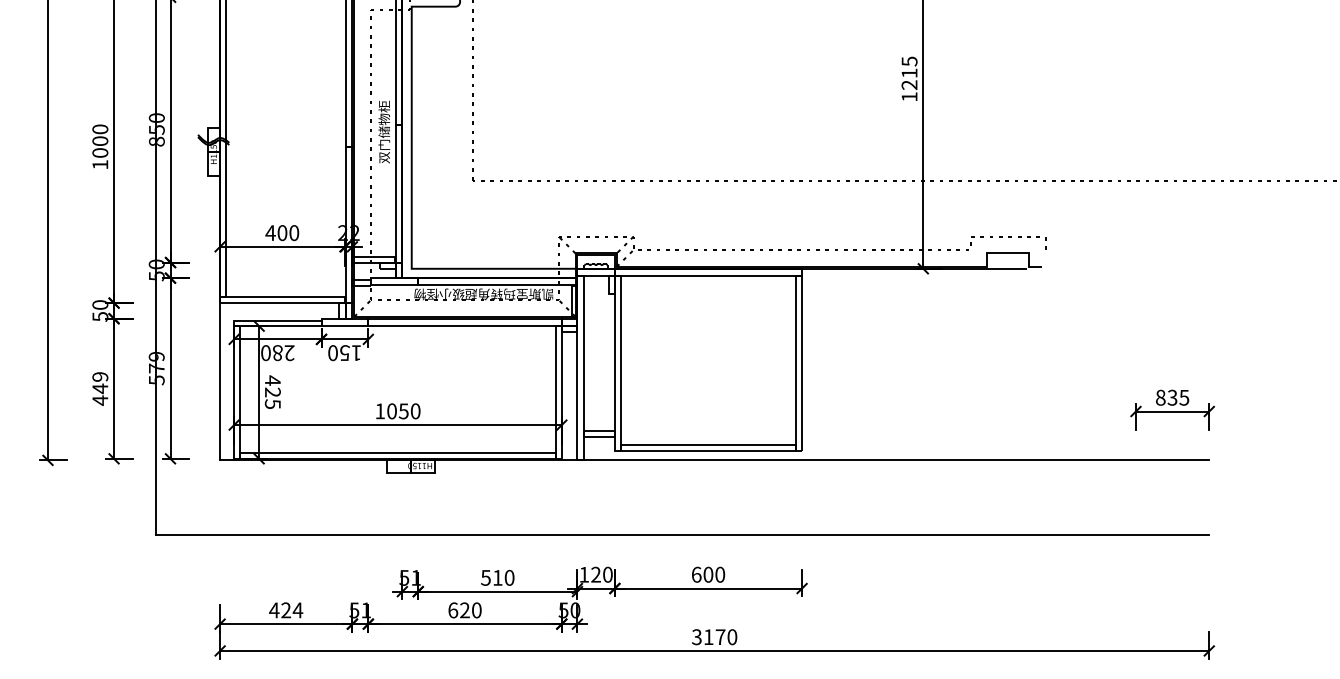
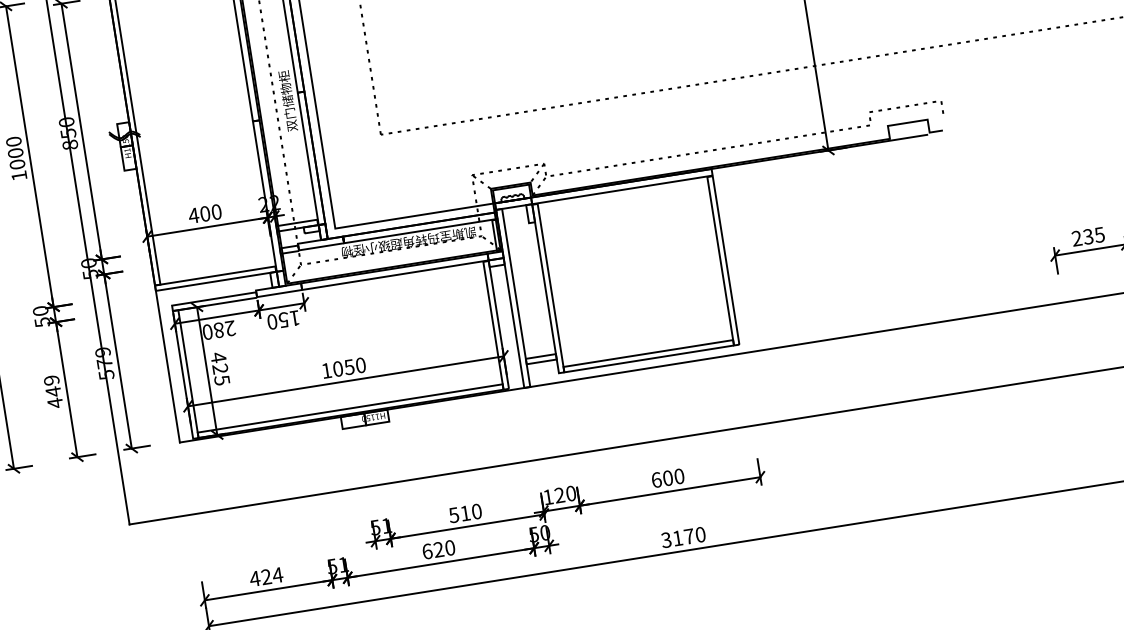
text: (1160, 397) -> (1076, 238), 835 -> 235

